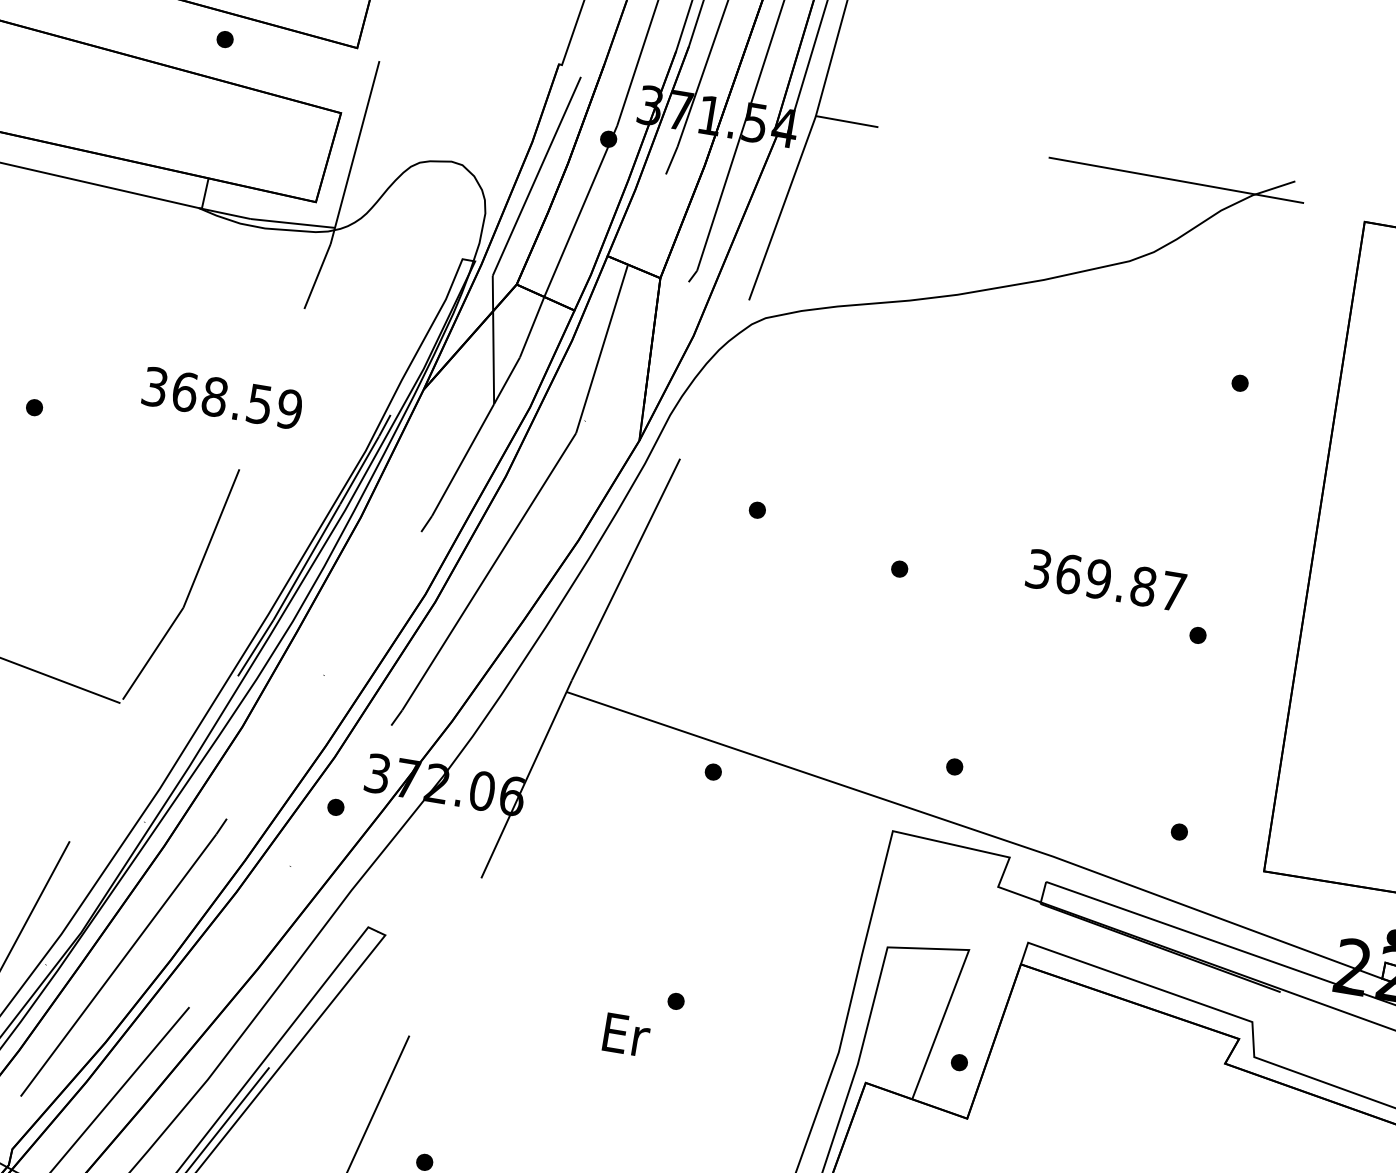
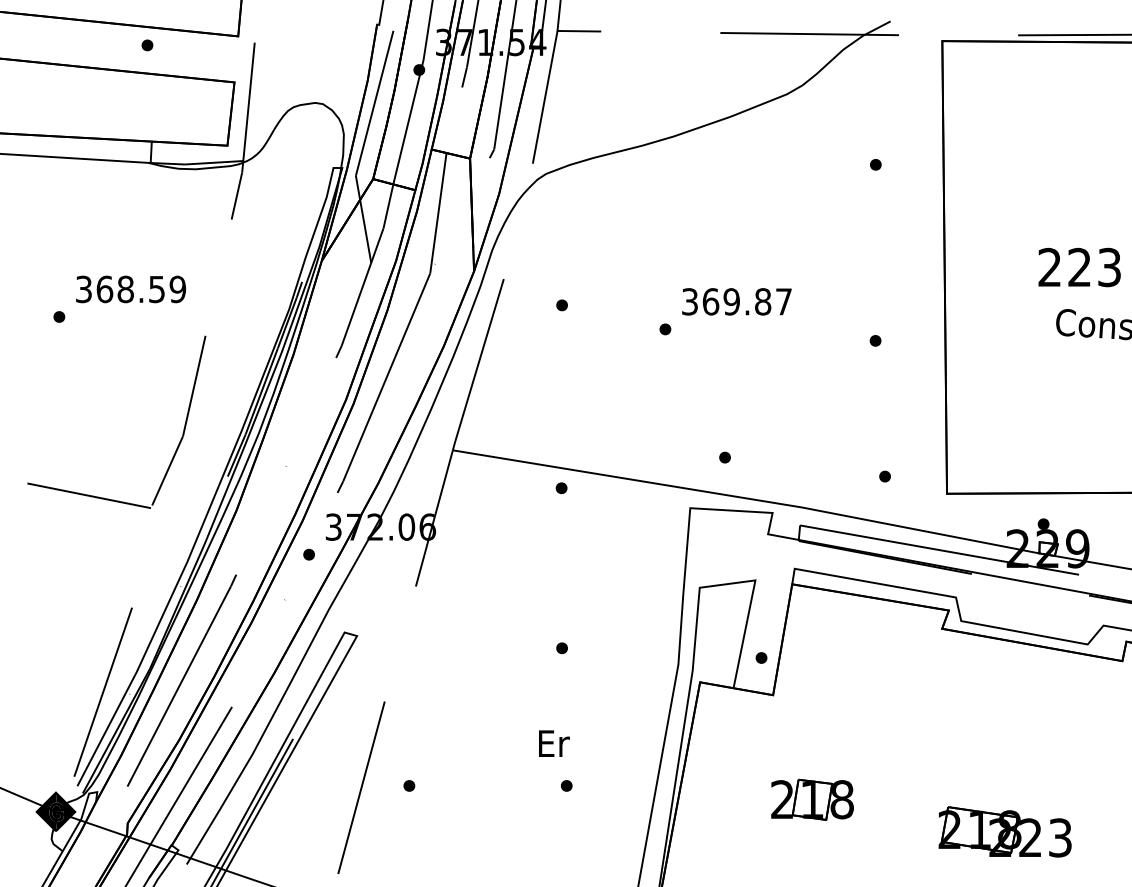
text: (223, 398) -> (131, 289), moved
text: (1105, 579) -> (736, 301), moved
text: (627, 1034) -> (554, 743), moved

